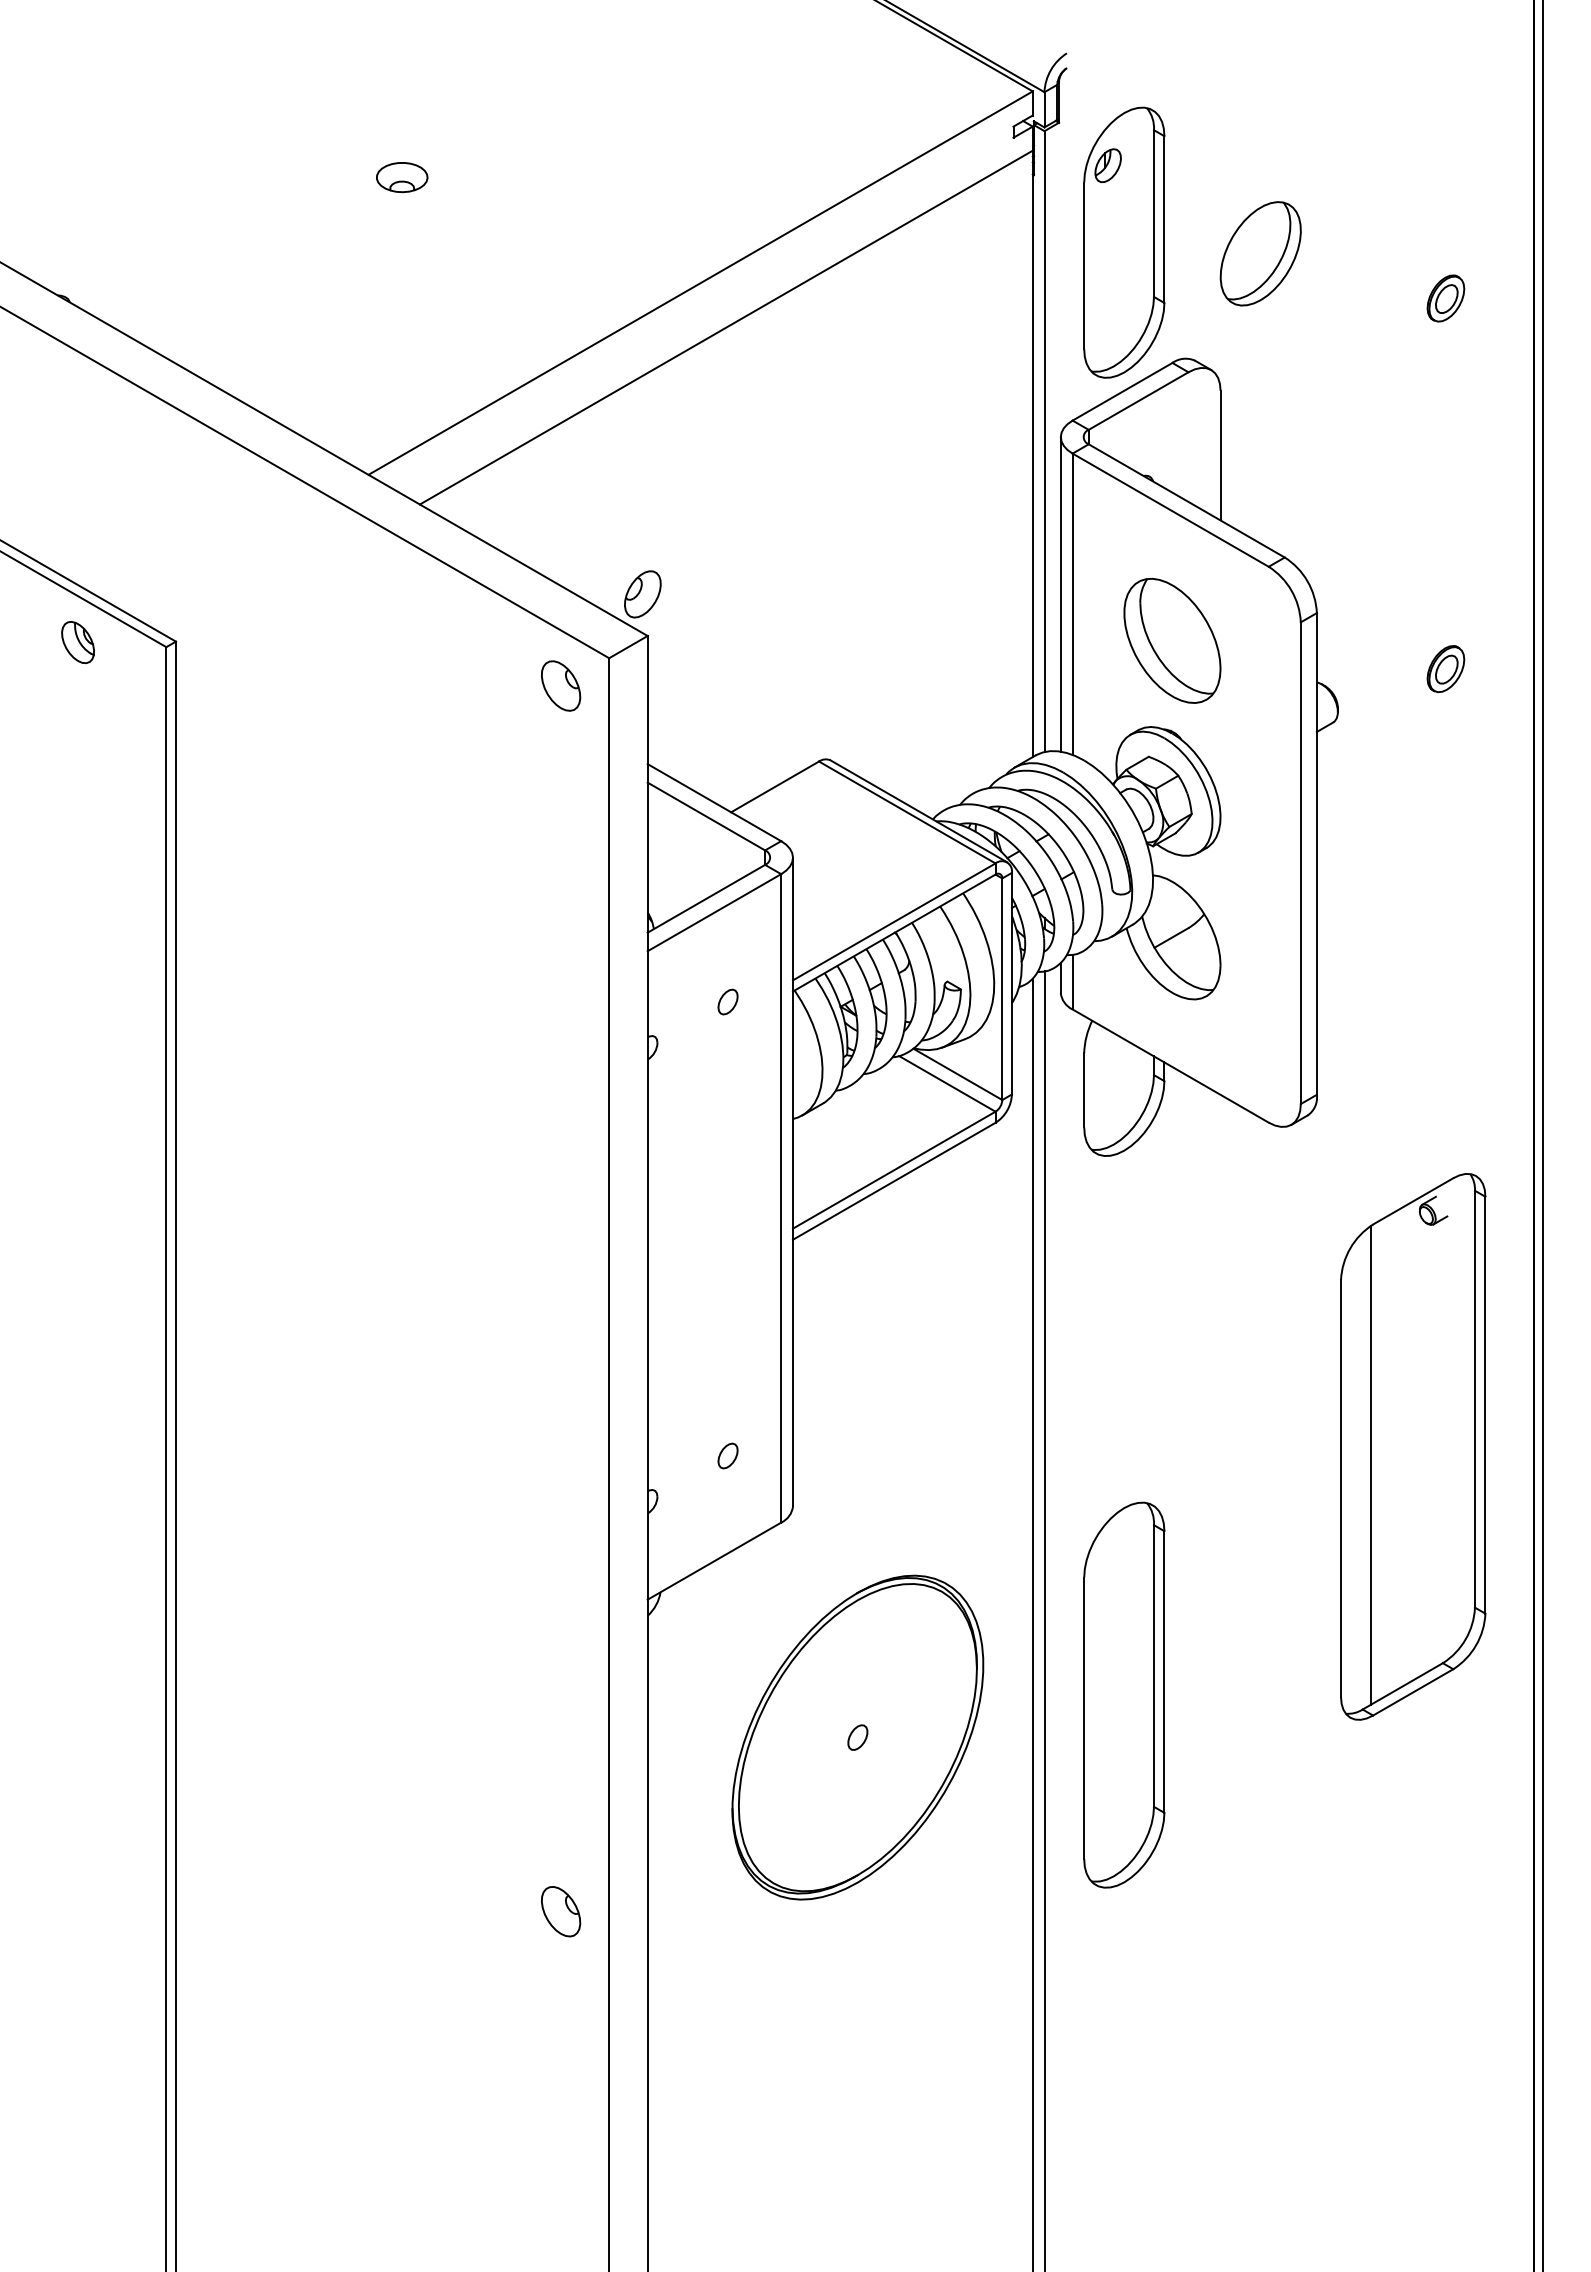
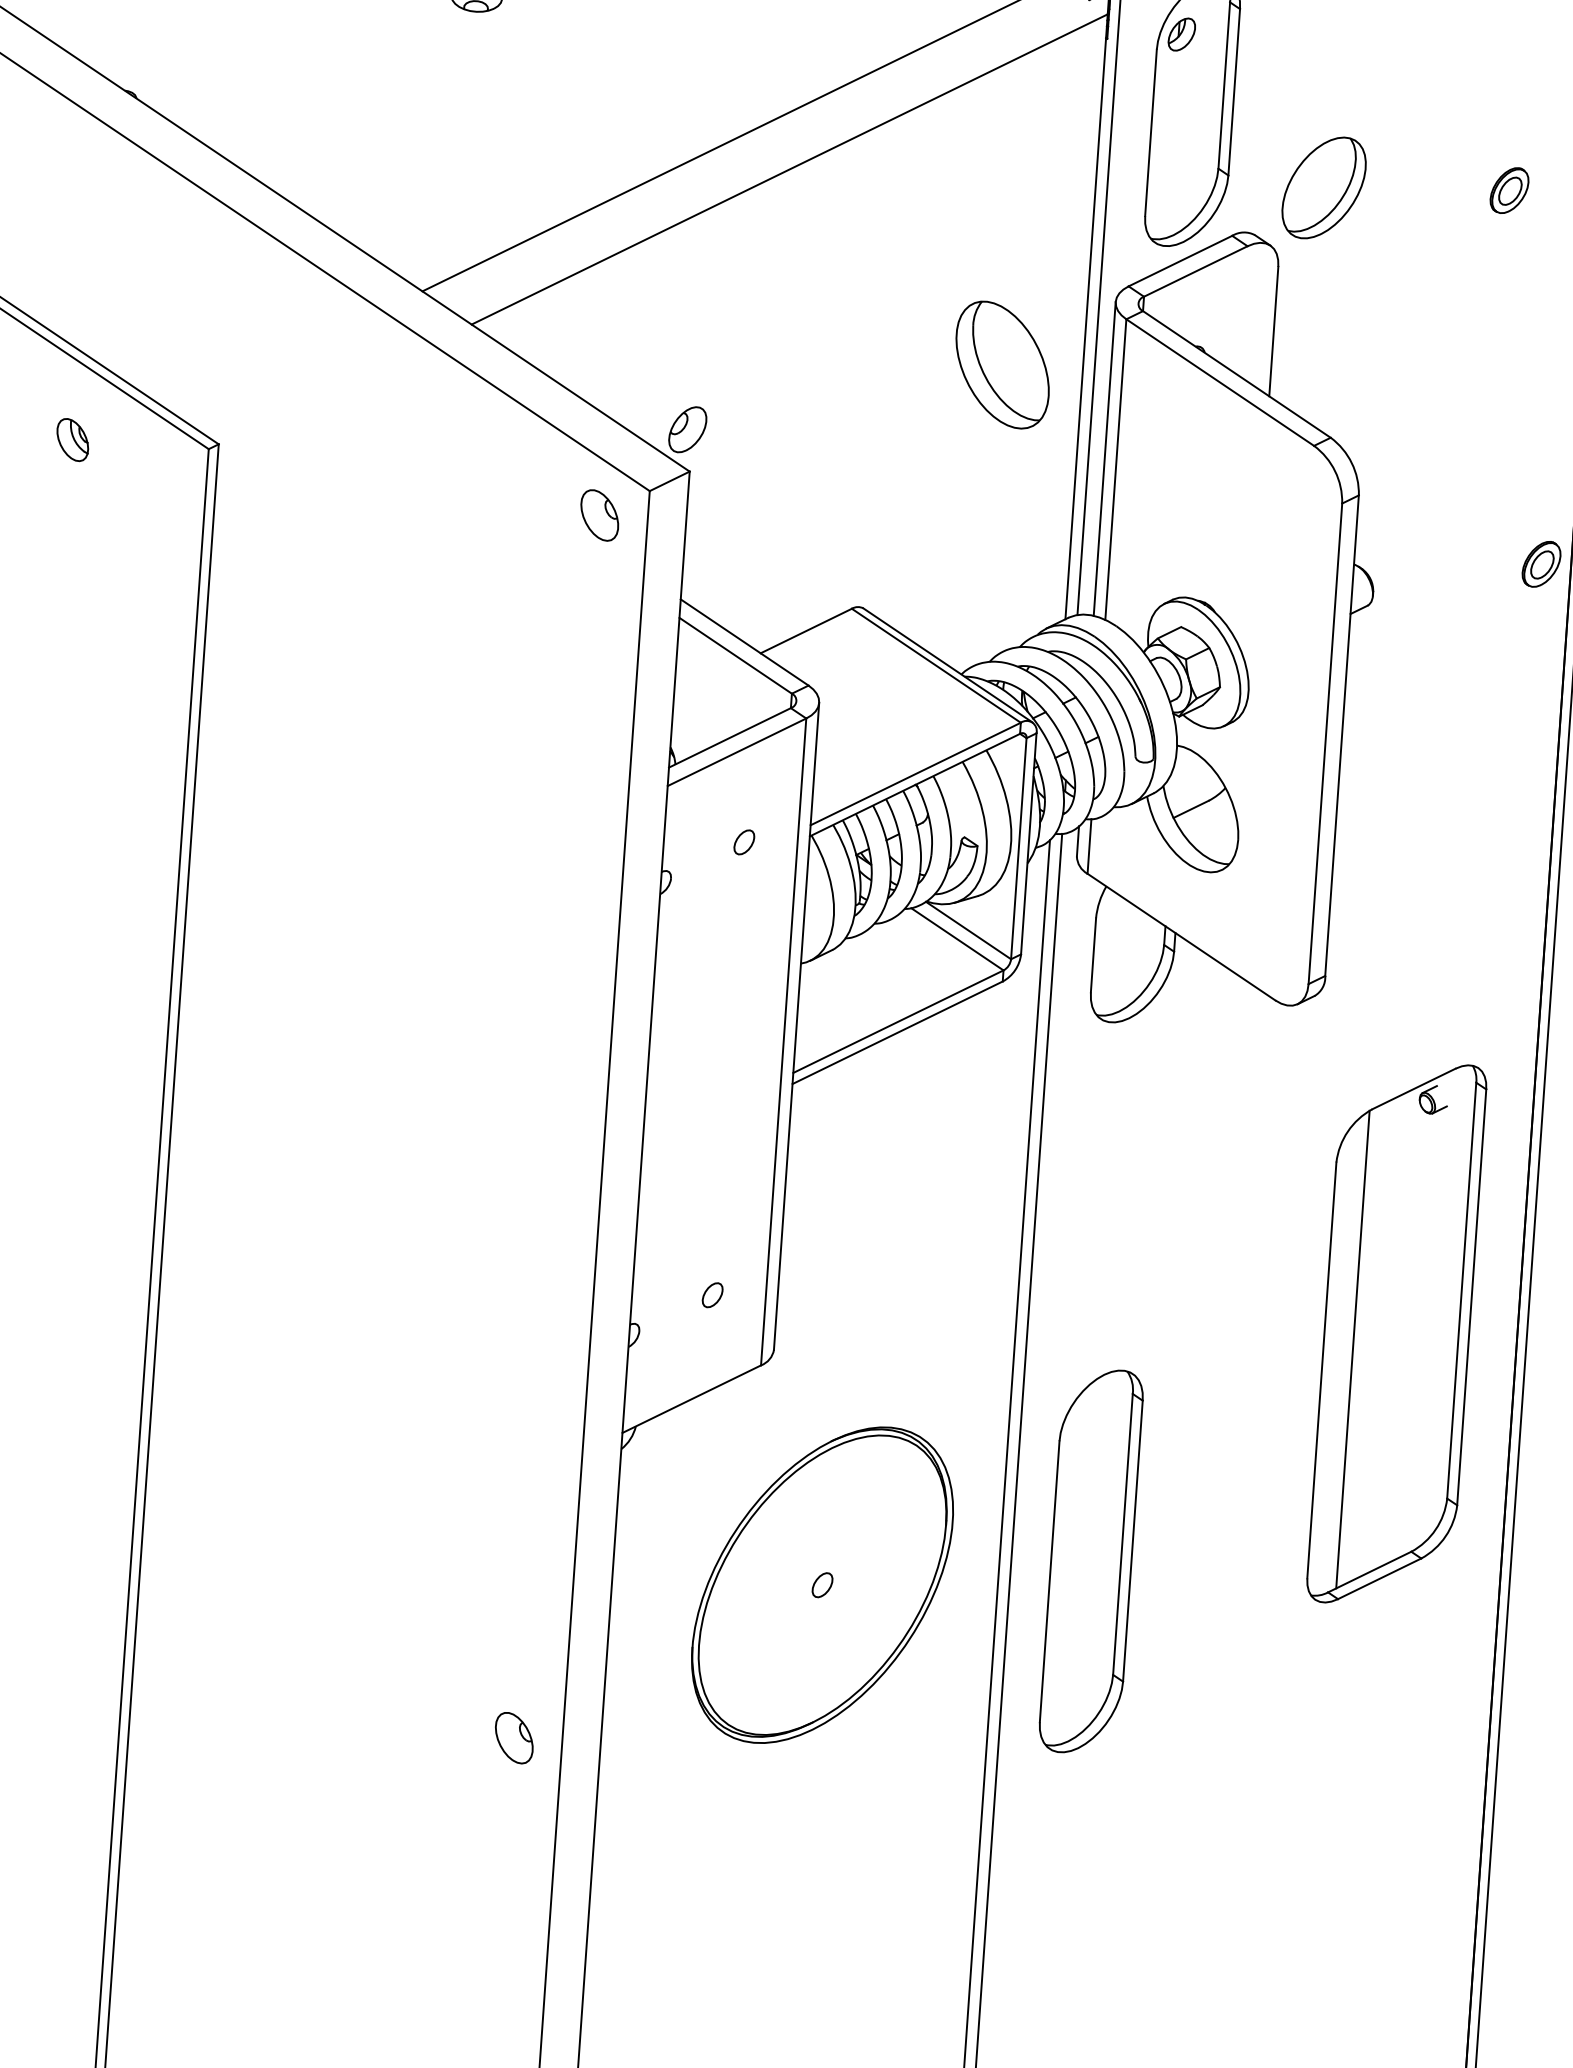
part: (1260, 253) -> (1323, 187), moved
part: (1172, 640) -> (1002, 364), moved
part: (77, 642) -> (72, 439), moved
part: (1445, 669) -> (1541, 564), moved

